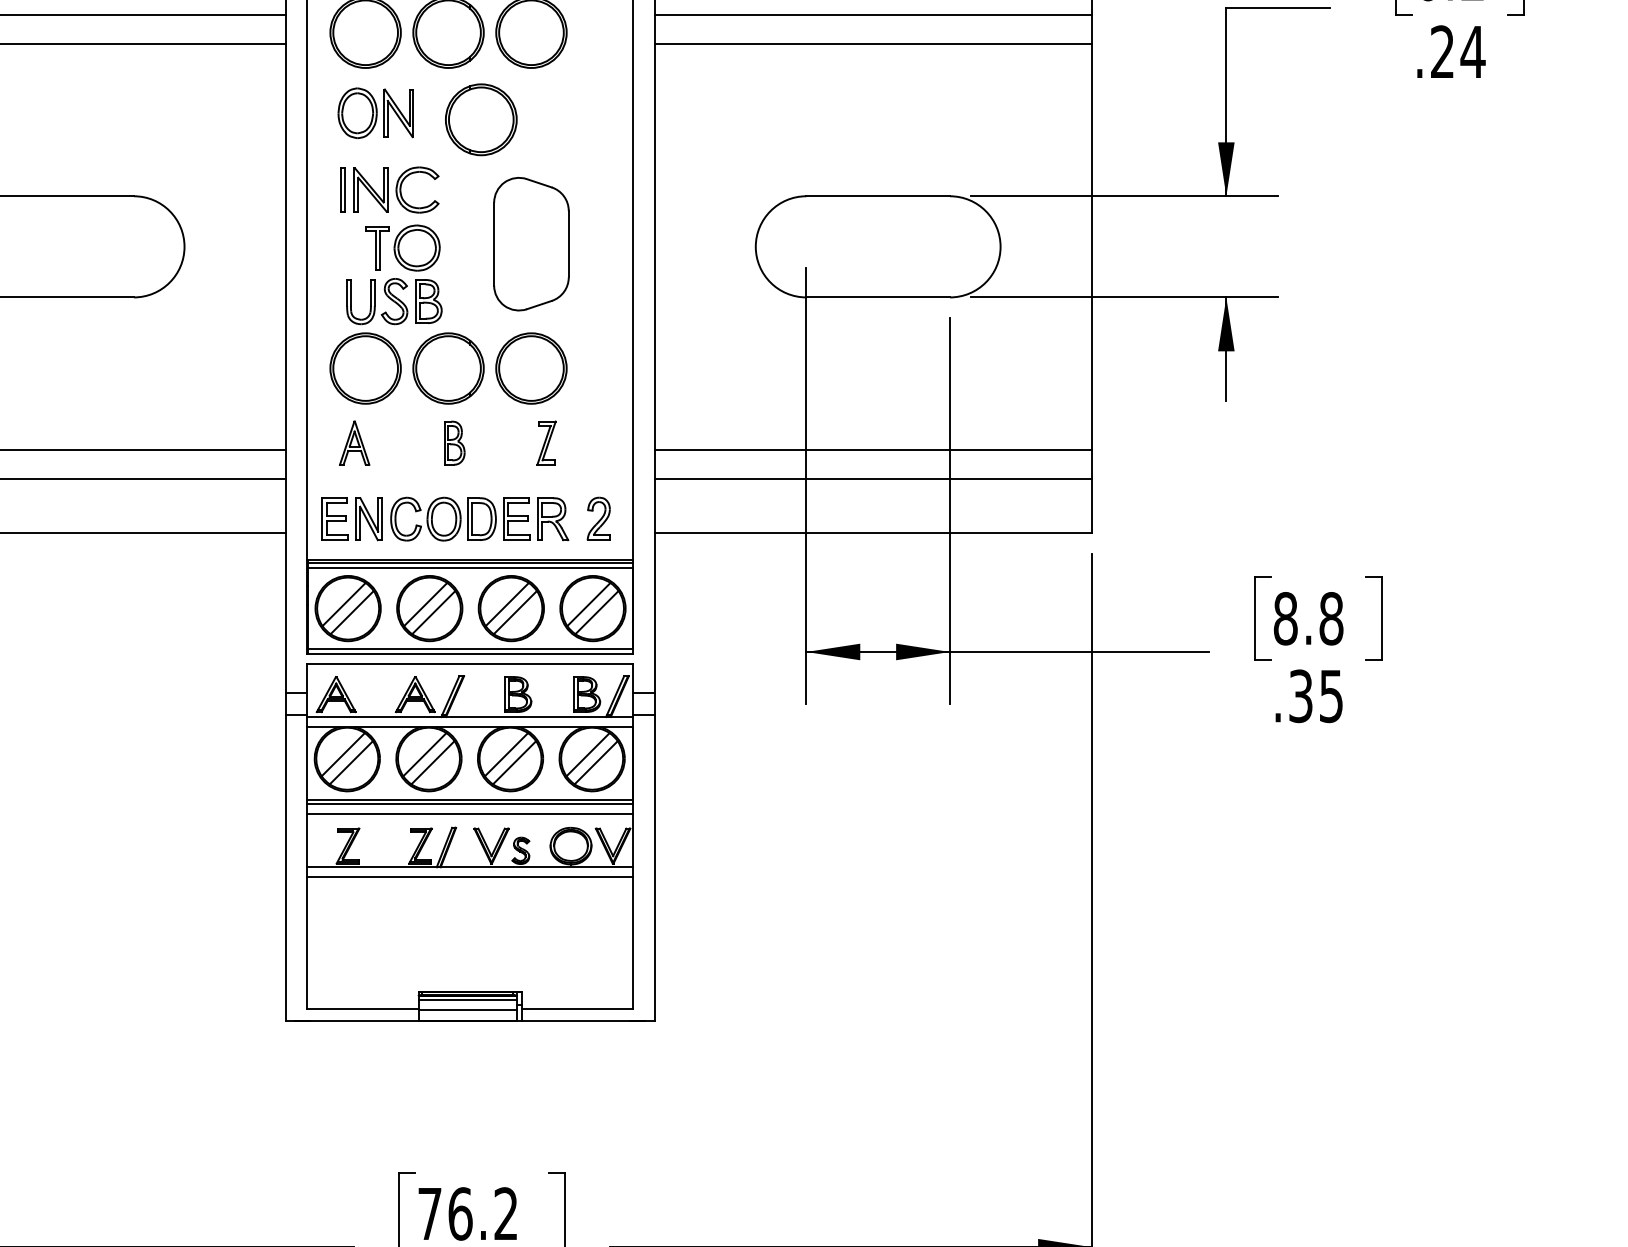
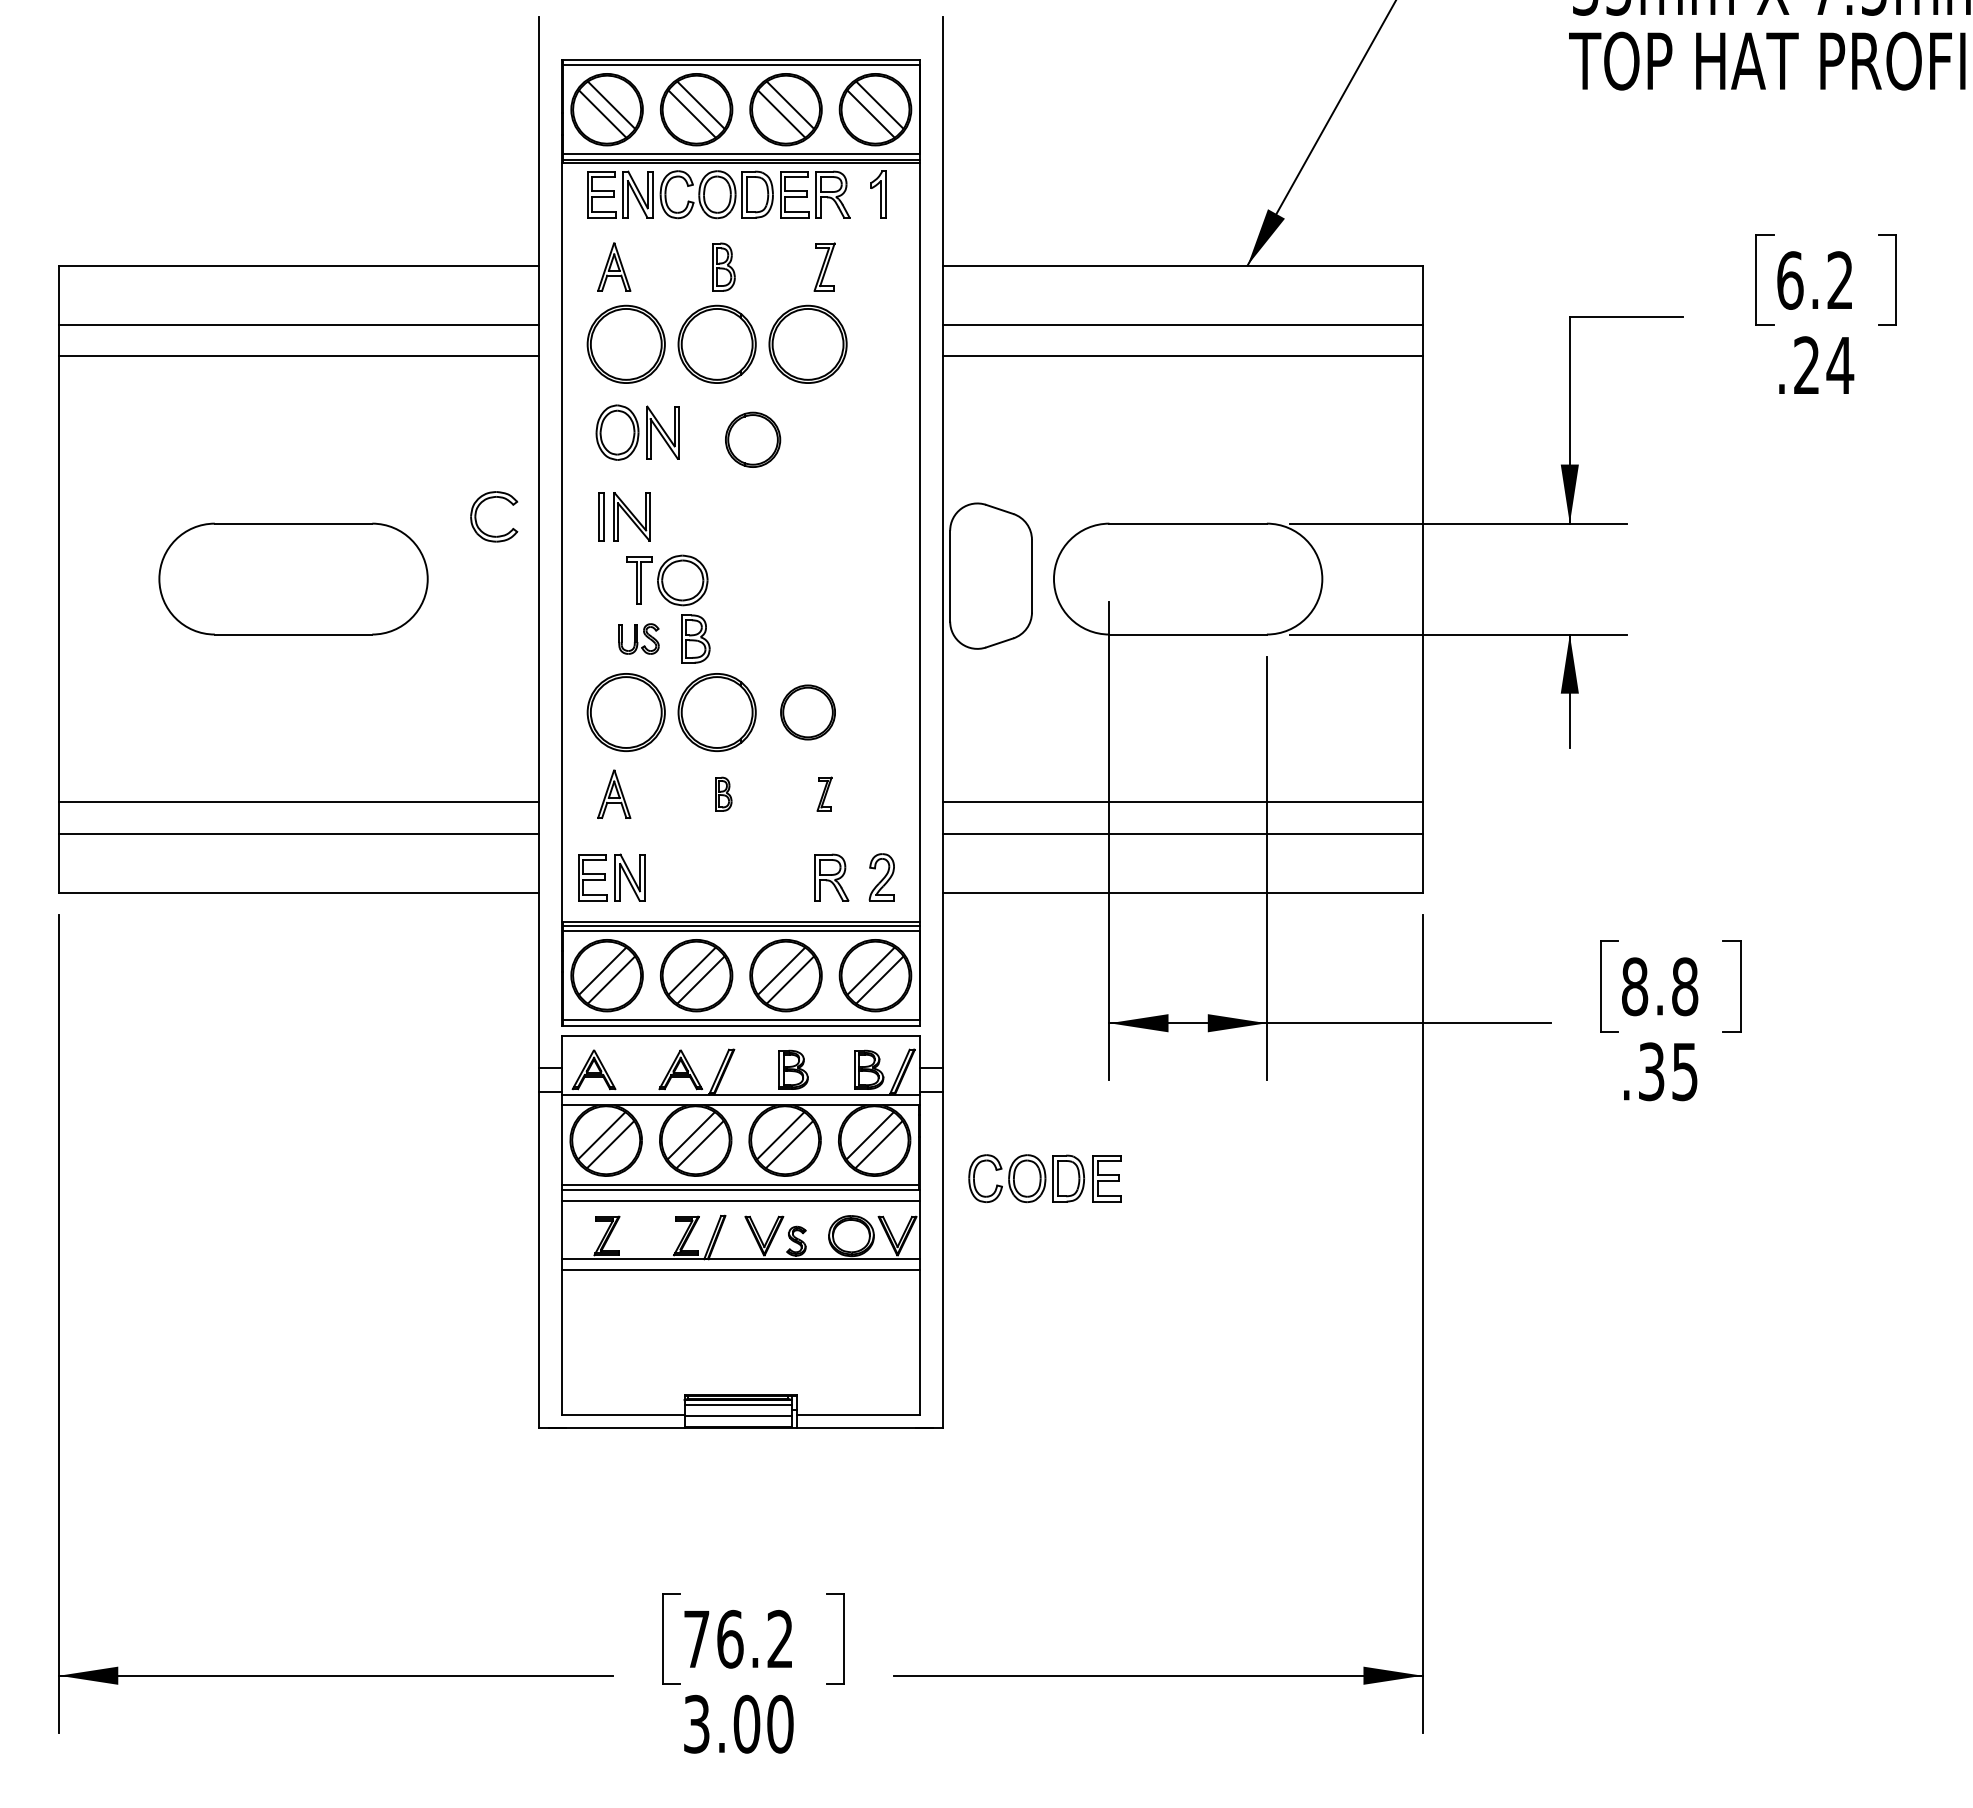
part: (480, 119) -> (752, 439), size x0.7
part: (407, 176) -> (483, 502), moved
part: (530, 243) -> (990, 575), moved
part: (376, 301) -> (638, 638), size x0.6
part: (530, 368) -> (807, 712), size x0.7
part: (454, 442) -> (723, 793), size x0.7
part: (546, 442) -> (824, 793), size x0.7
part: (459, 519) -> (1044, 1178), moved

